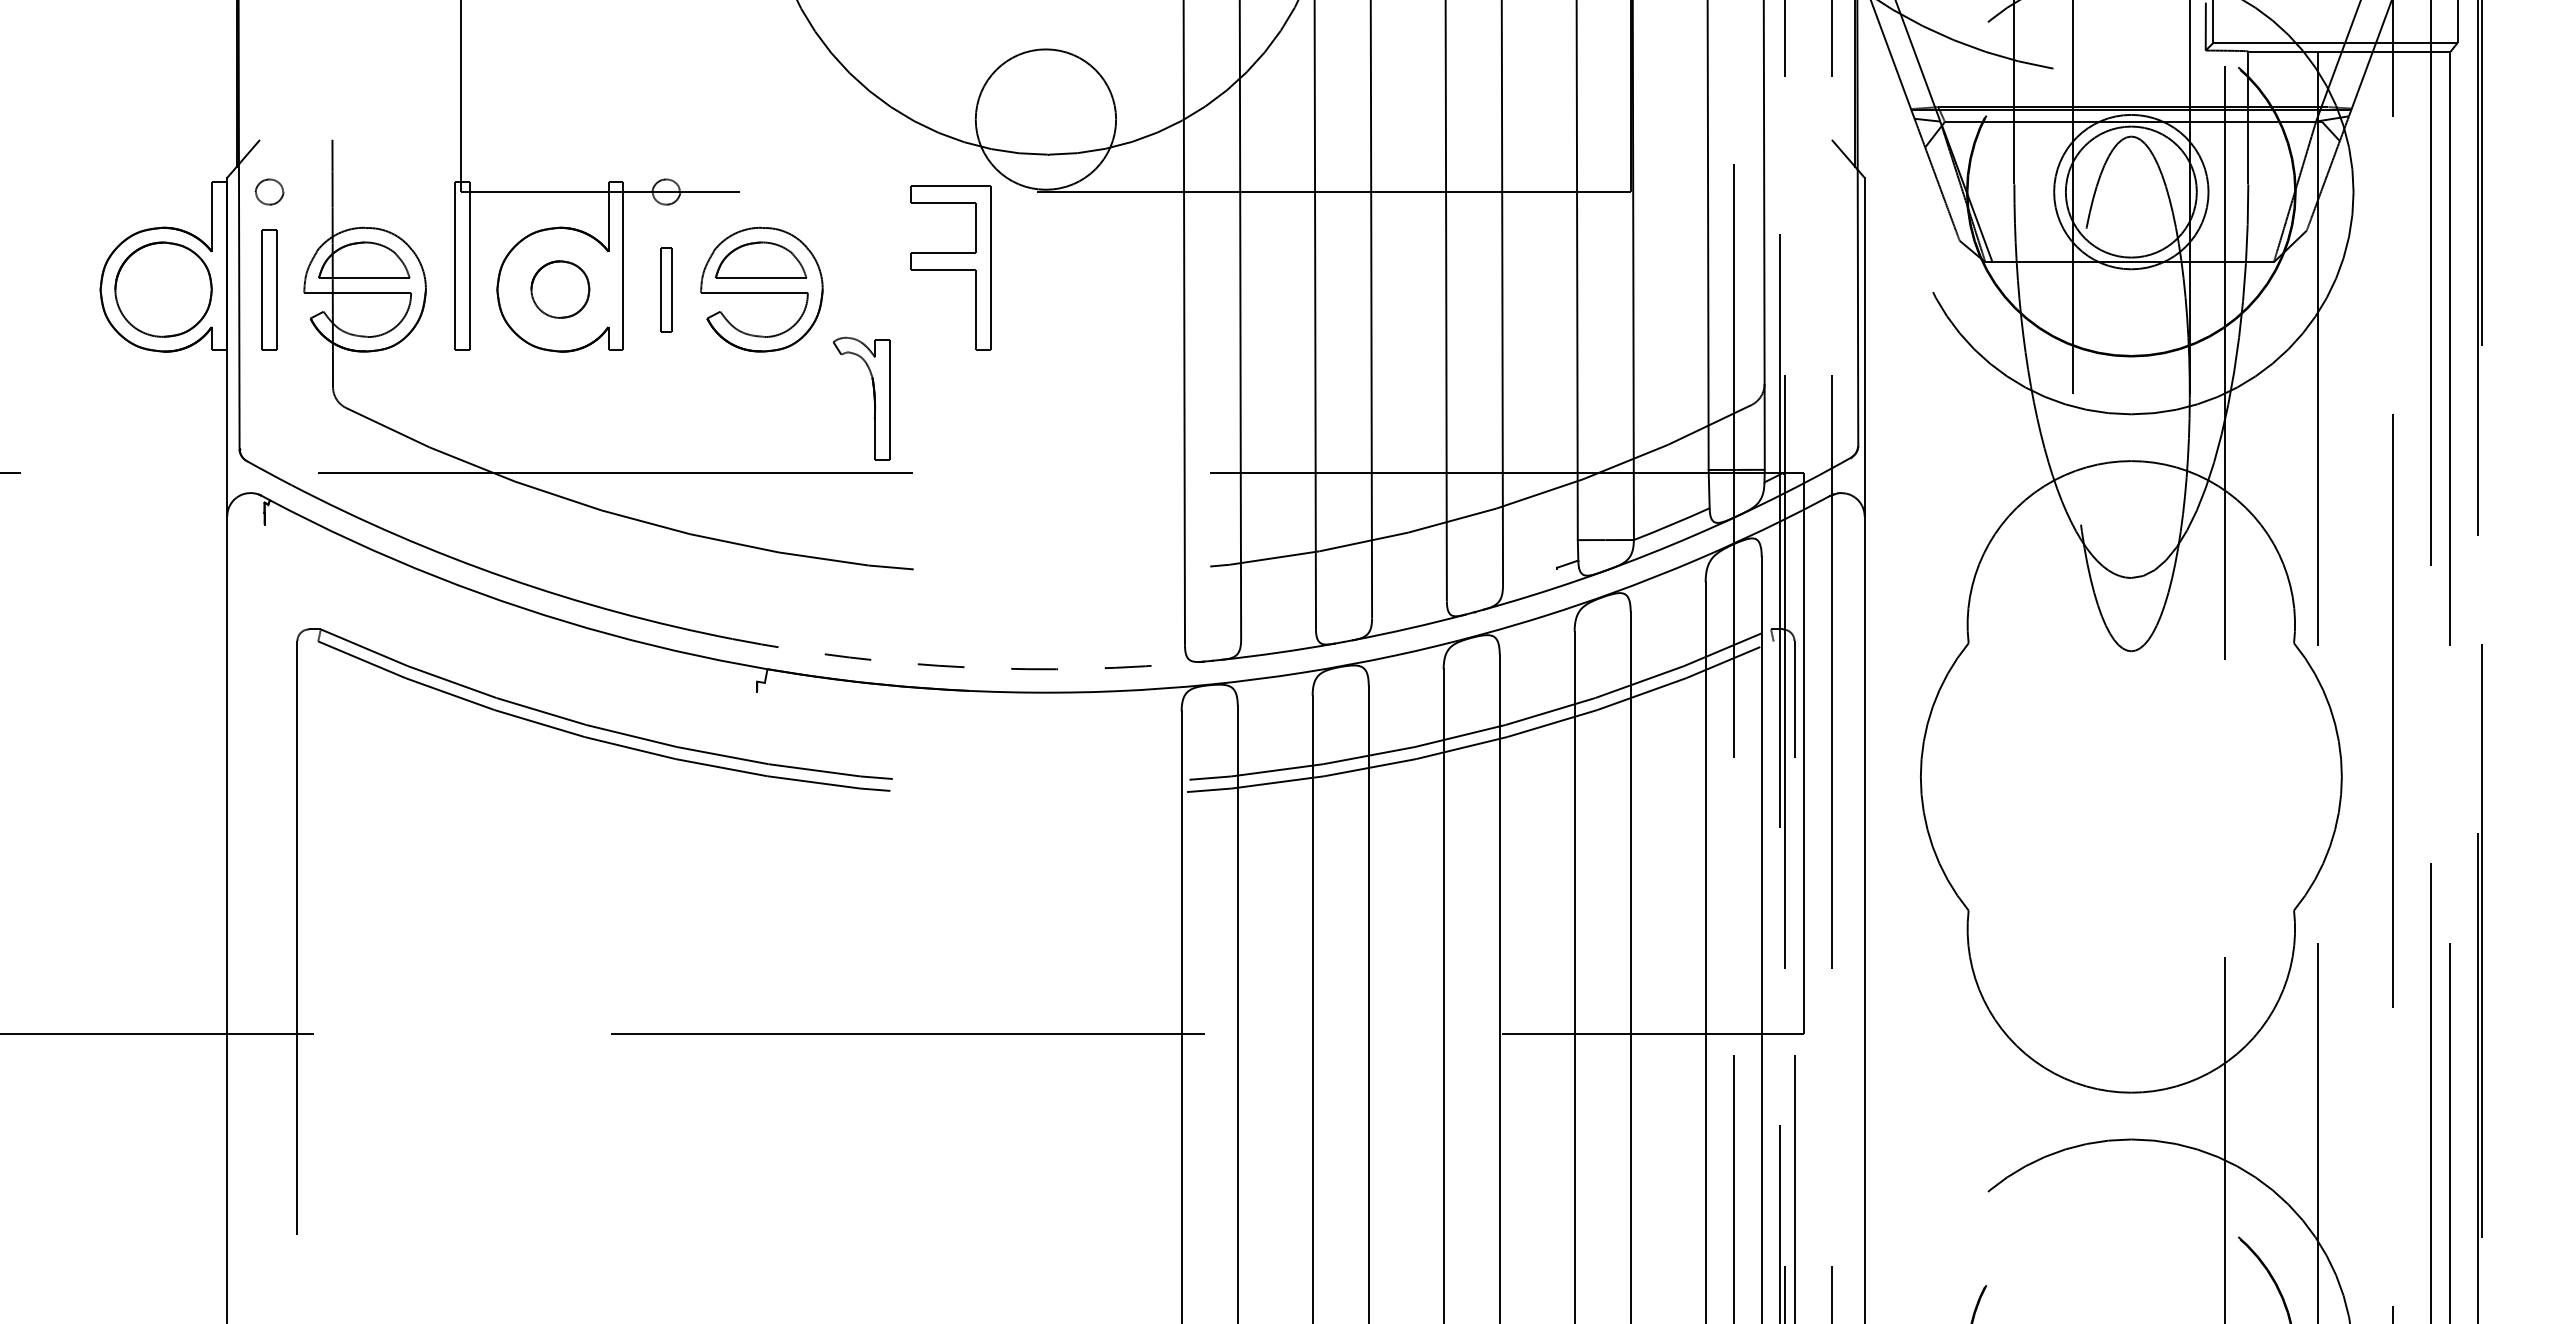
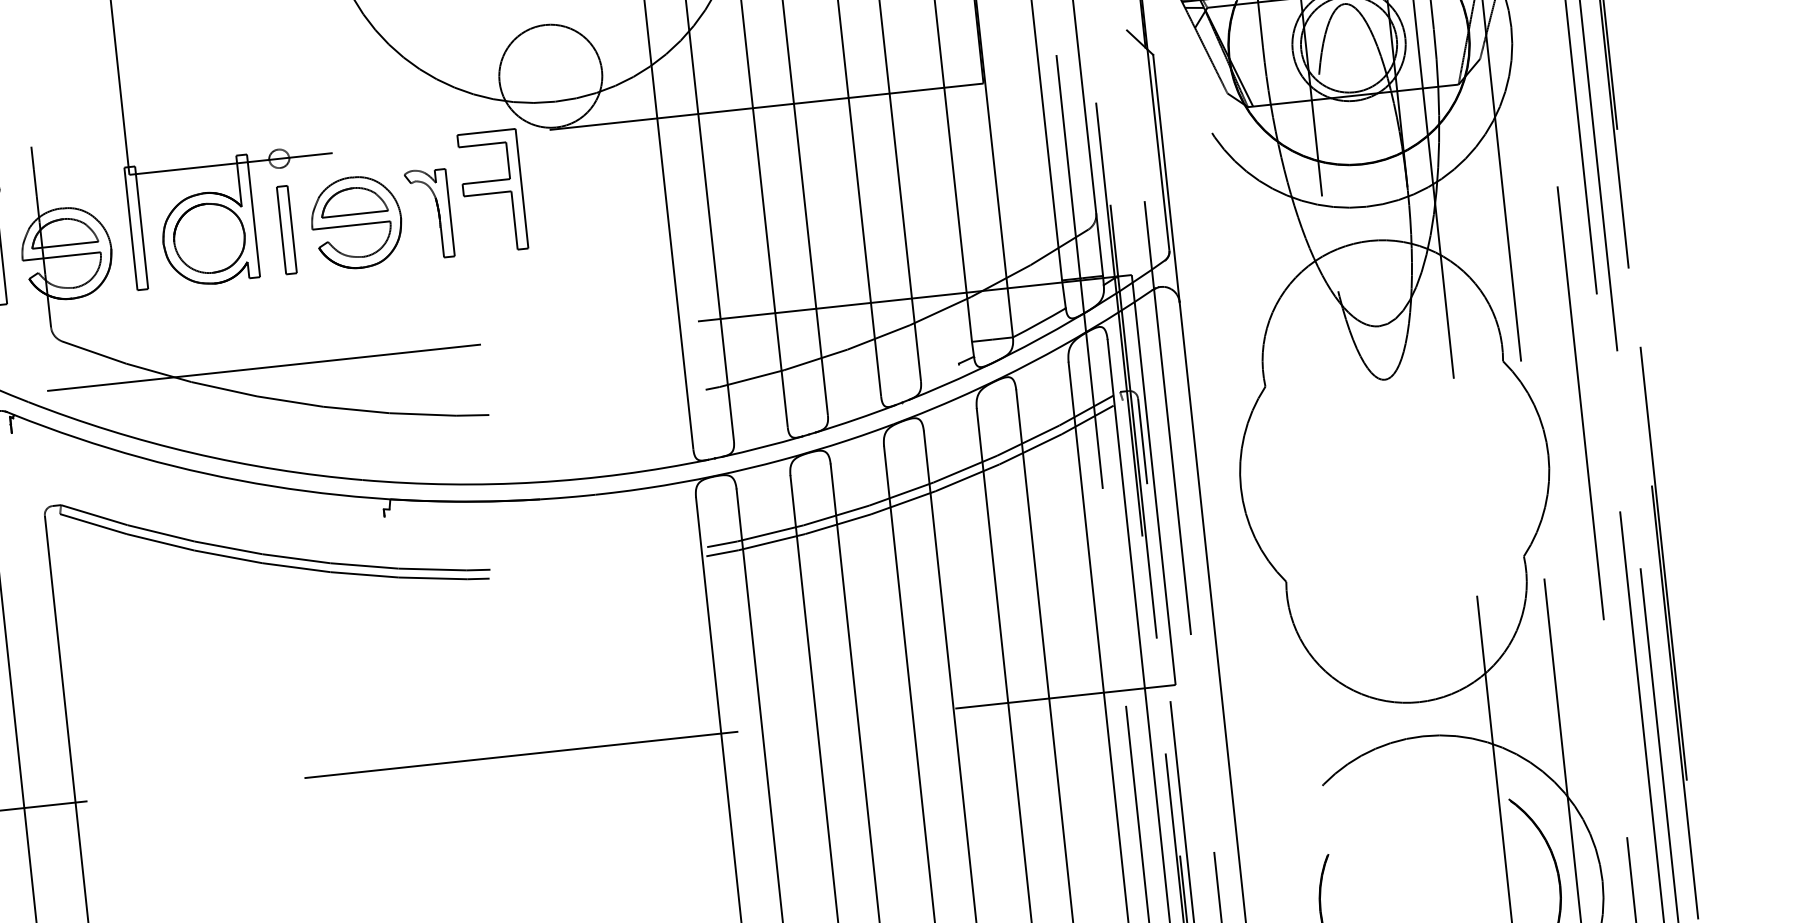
part: (560, 289) -> (209, 238), size x1.67
part: (666, 289) -> (286, 229), size x1.43
part: (873, 398) -> (438, 213), moved
arc: (967, 667) -> (536, 482), dashed -> solid

